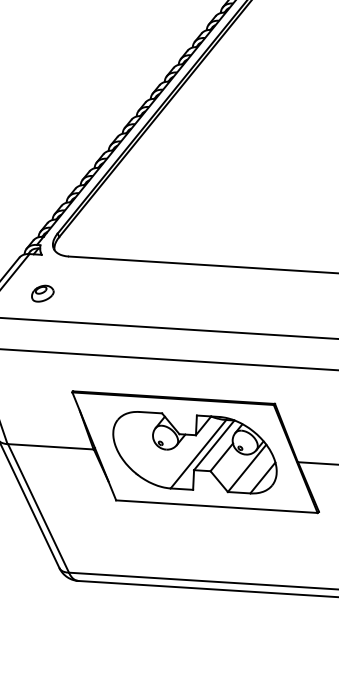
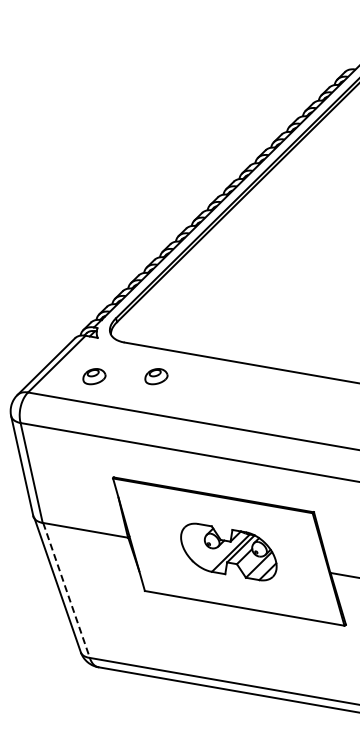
part: (104, 286) -> (156, 376), added
part: (194, 452) -> (228, 551), size x0.6
line: (38, 508) -> (66, 590), solid -> dashed

